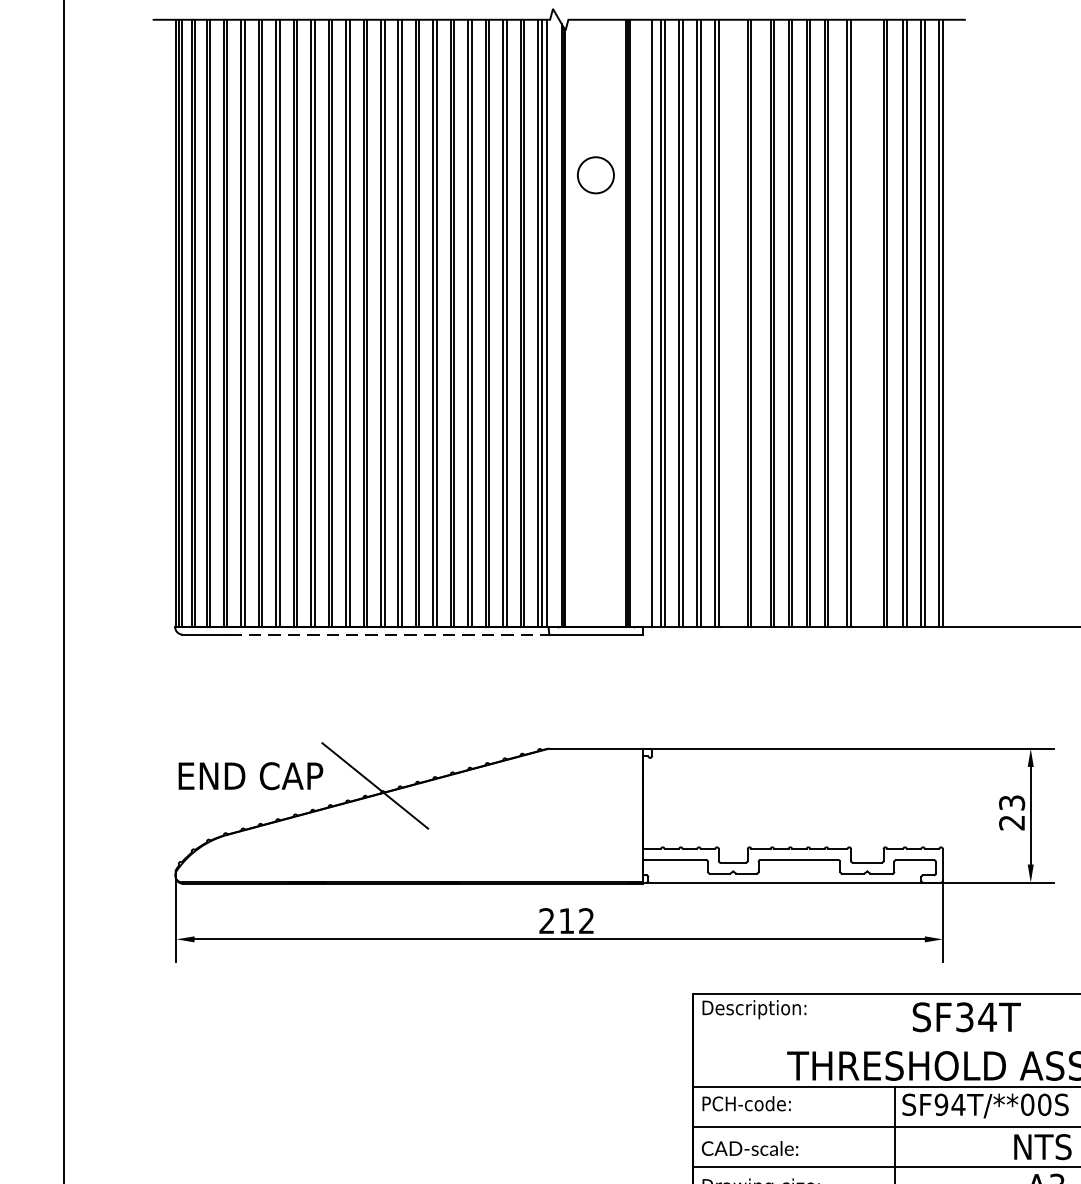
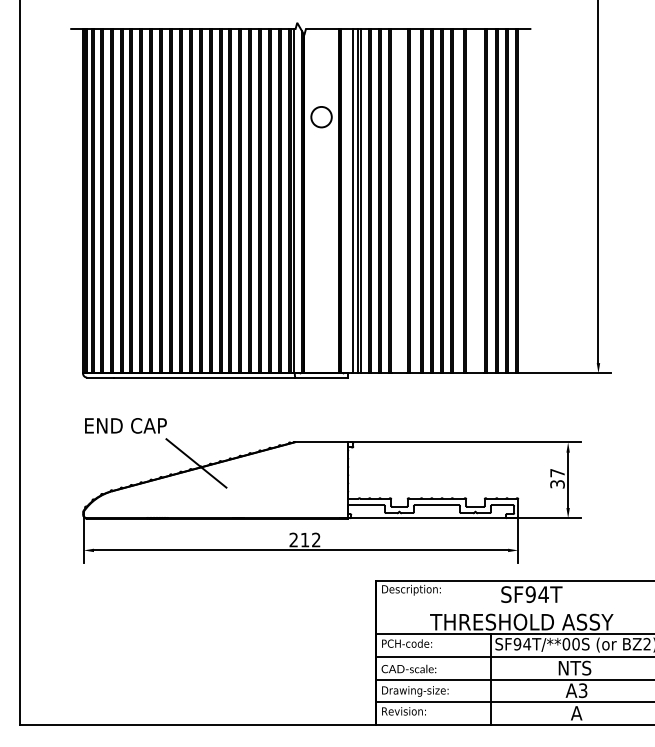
line: (389, 634) -> (204, 377), dashed -> solid
text: (250, 775) -> (125, 425), moved
text: (1011, 812) -> (557, 478), 23 -> 37
text: (964, 1017) -> (530, 594), SF34T -> SF94T

